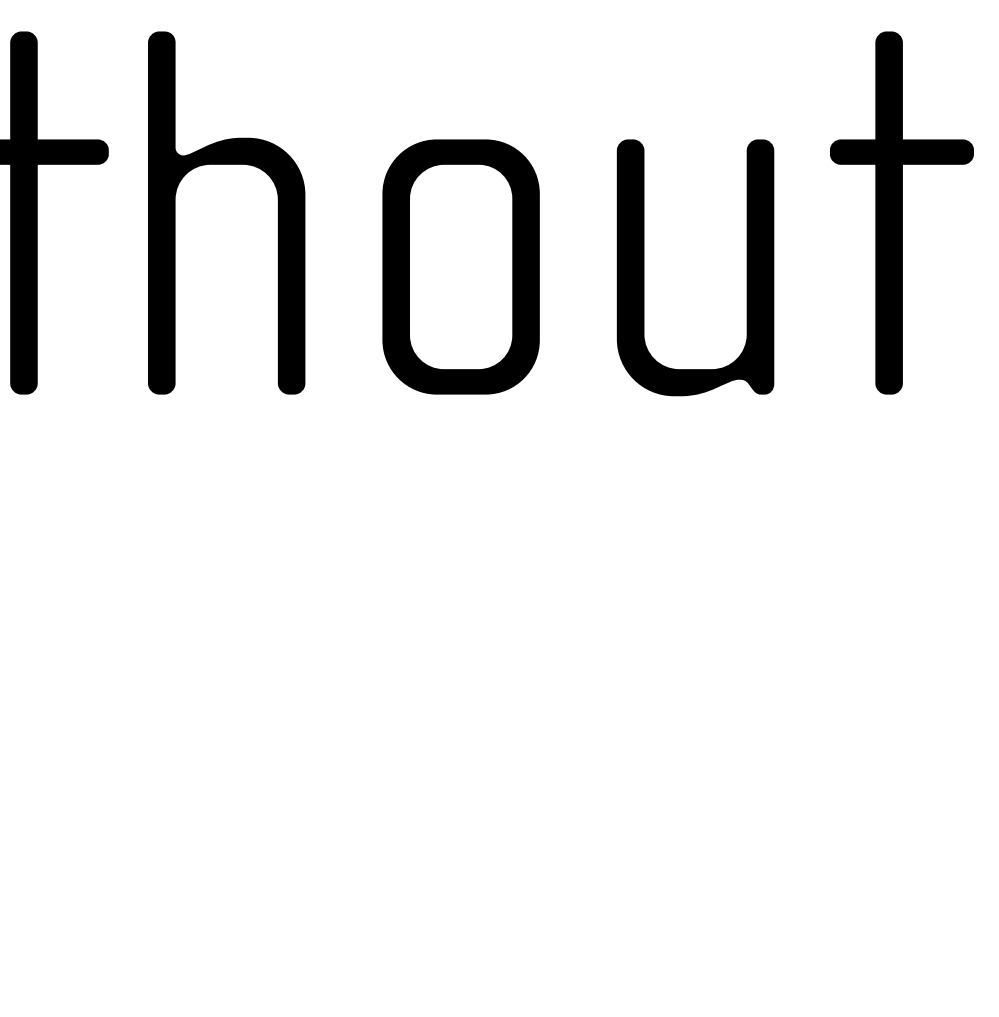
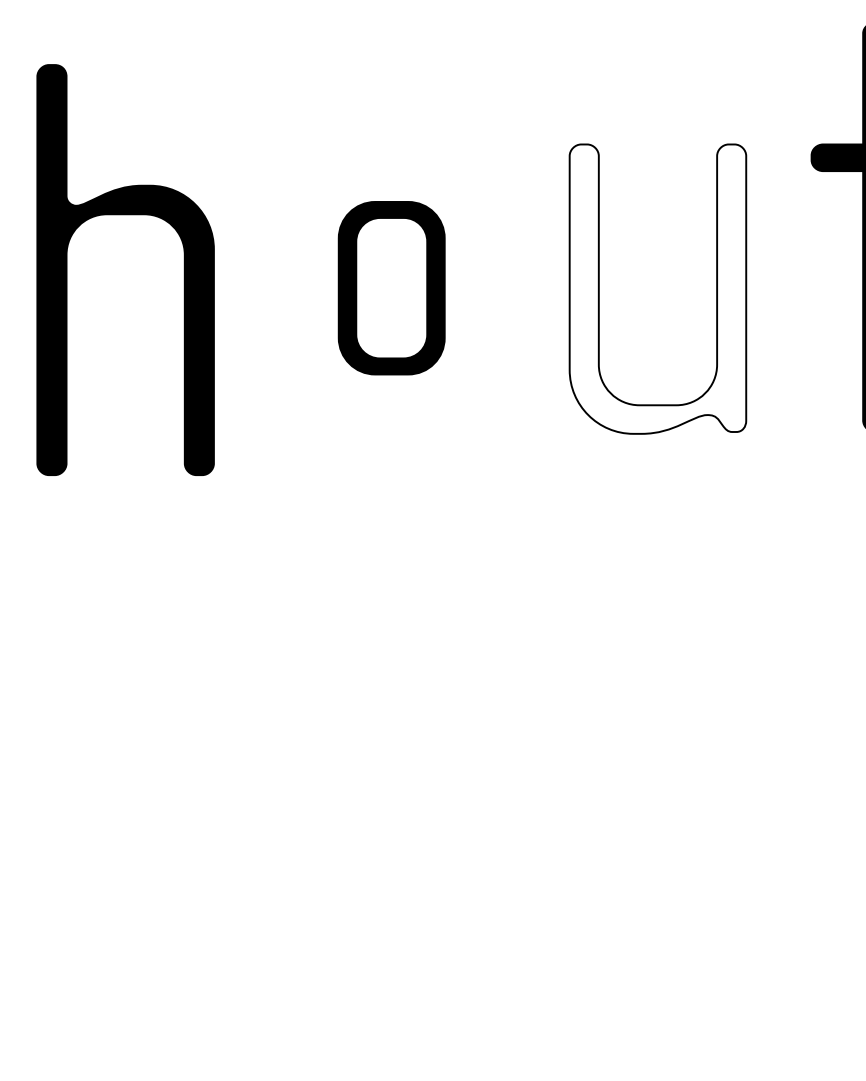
part: (226, 164) -> (125, 214), moved
part: (460, 266) -> (391, 287), size x0.6
fill: (695, 267) -> (657, 288), removed

